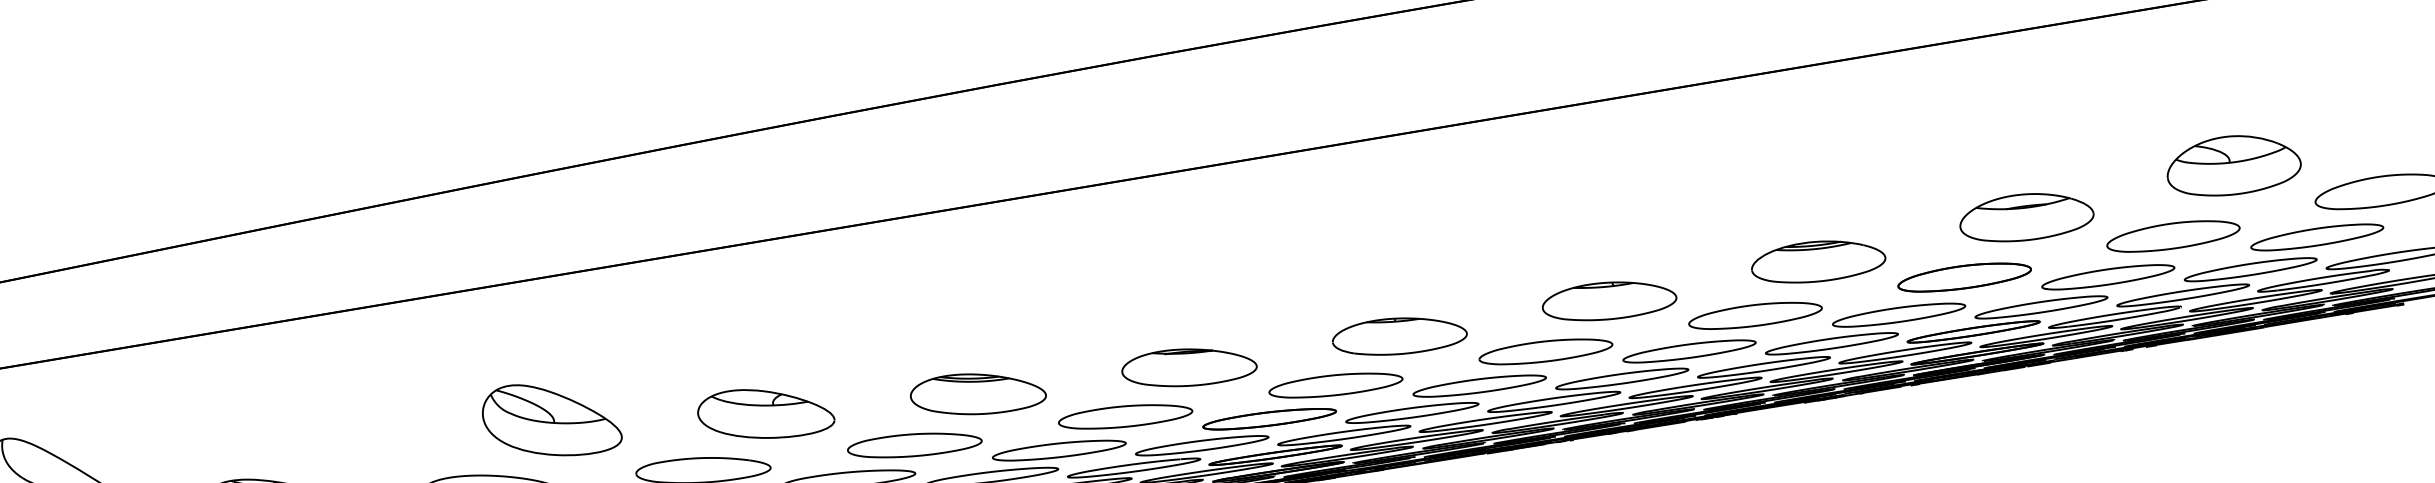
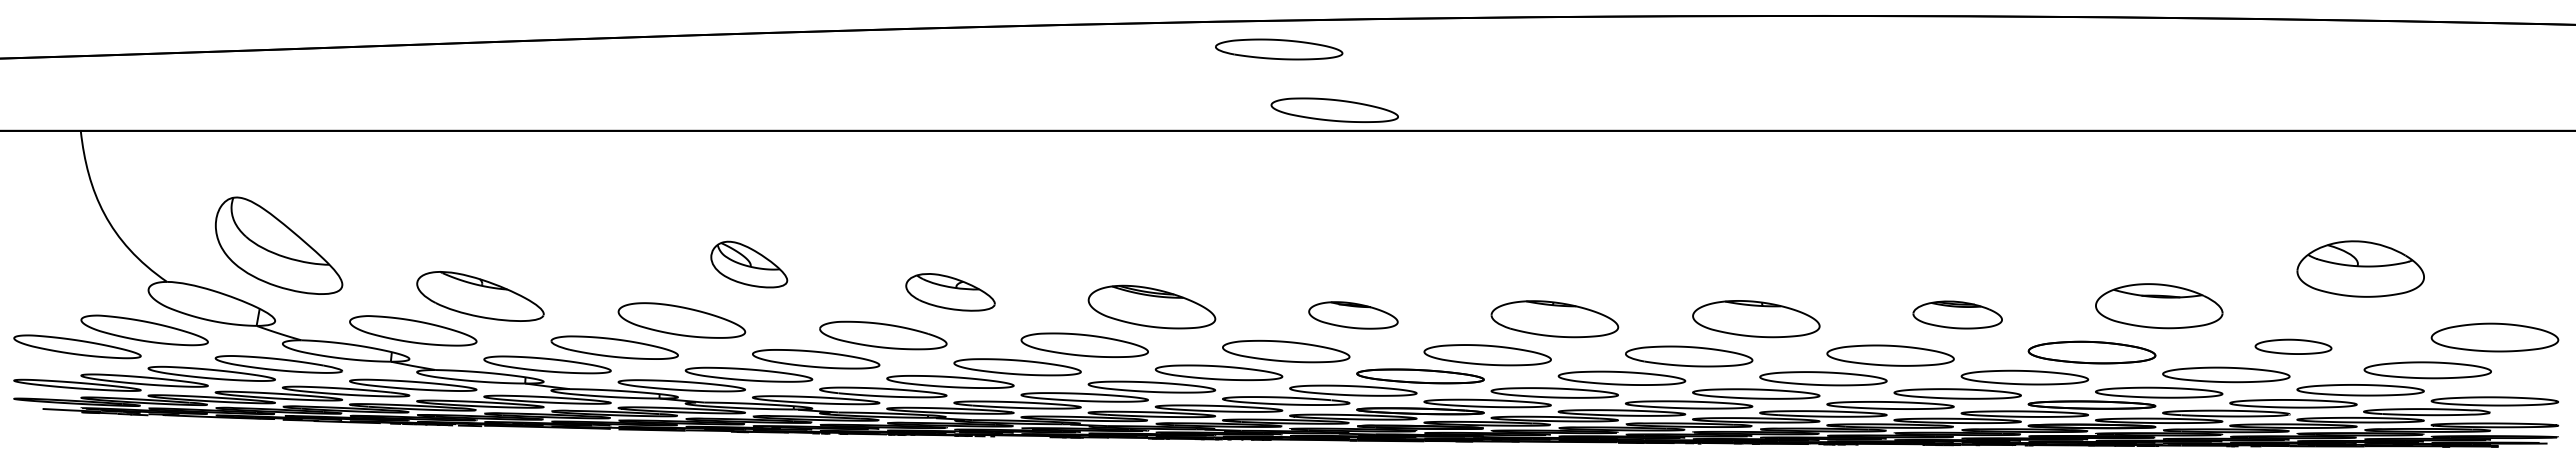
part: (1065, 103) -> (1279, 49), added
part: (1133, 156) -> (1334, 109), added
part: (2233, 164) -> (2360, 268), moved
part: (2173, 235) -> (2293, 346), size x0.6
part: (1817, 260) -> (1957, 314), size x0.7
part: (1189, 367) -> (1353, 315), size x0.7
part: (765, 413) -> (950, 292), size x0.7
part: (551, 419) -> (749, 264), size x0.6

